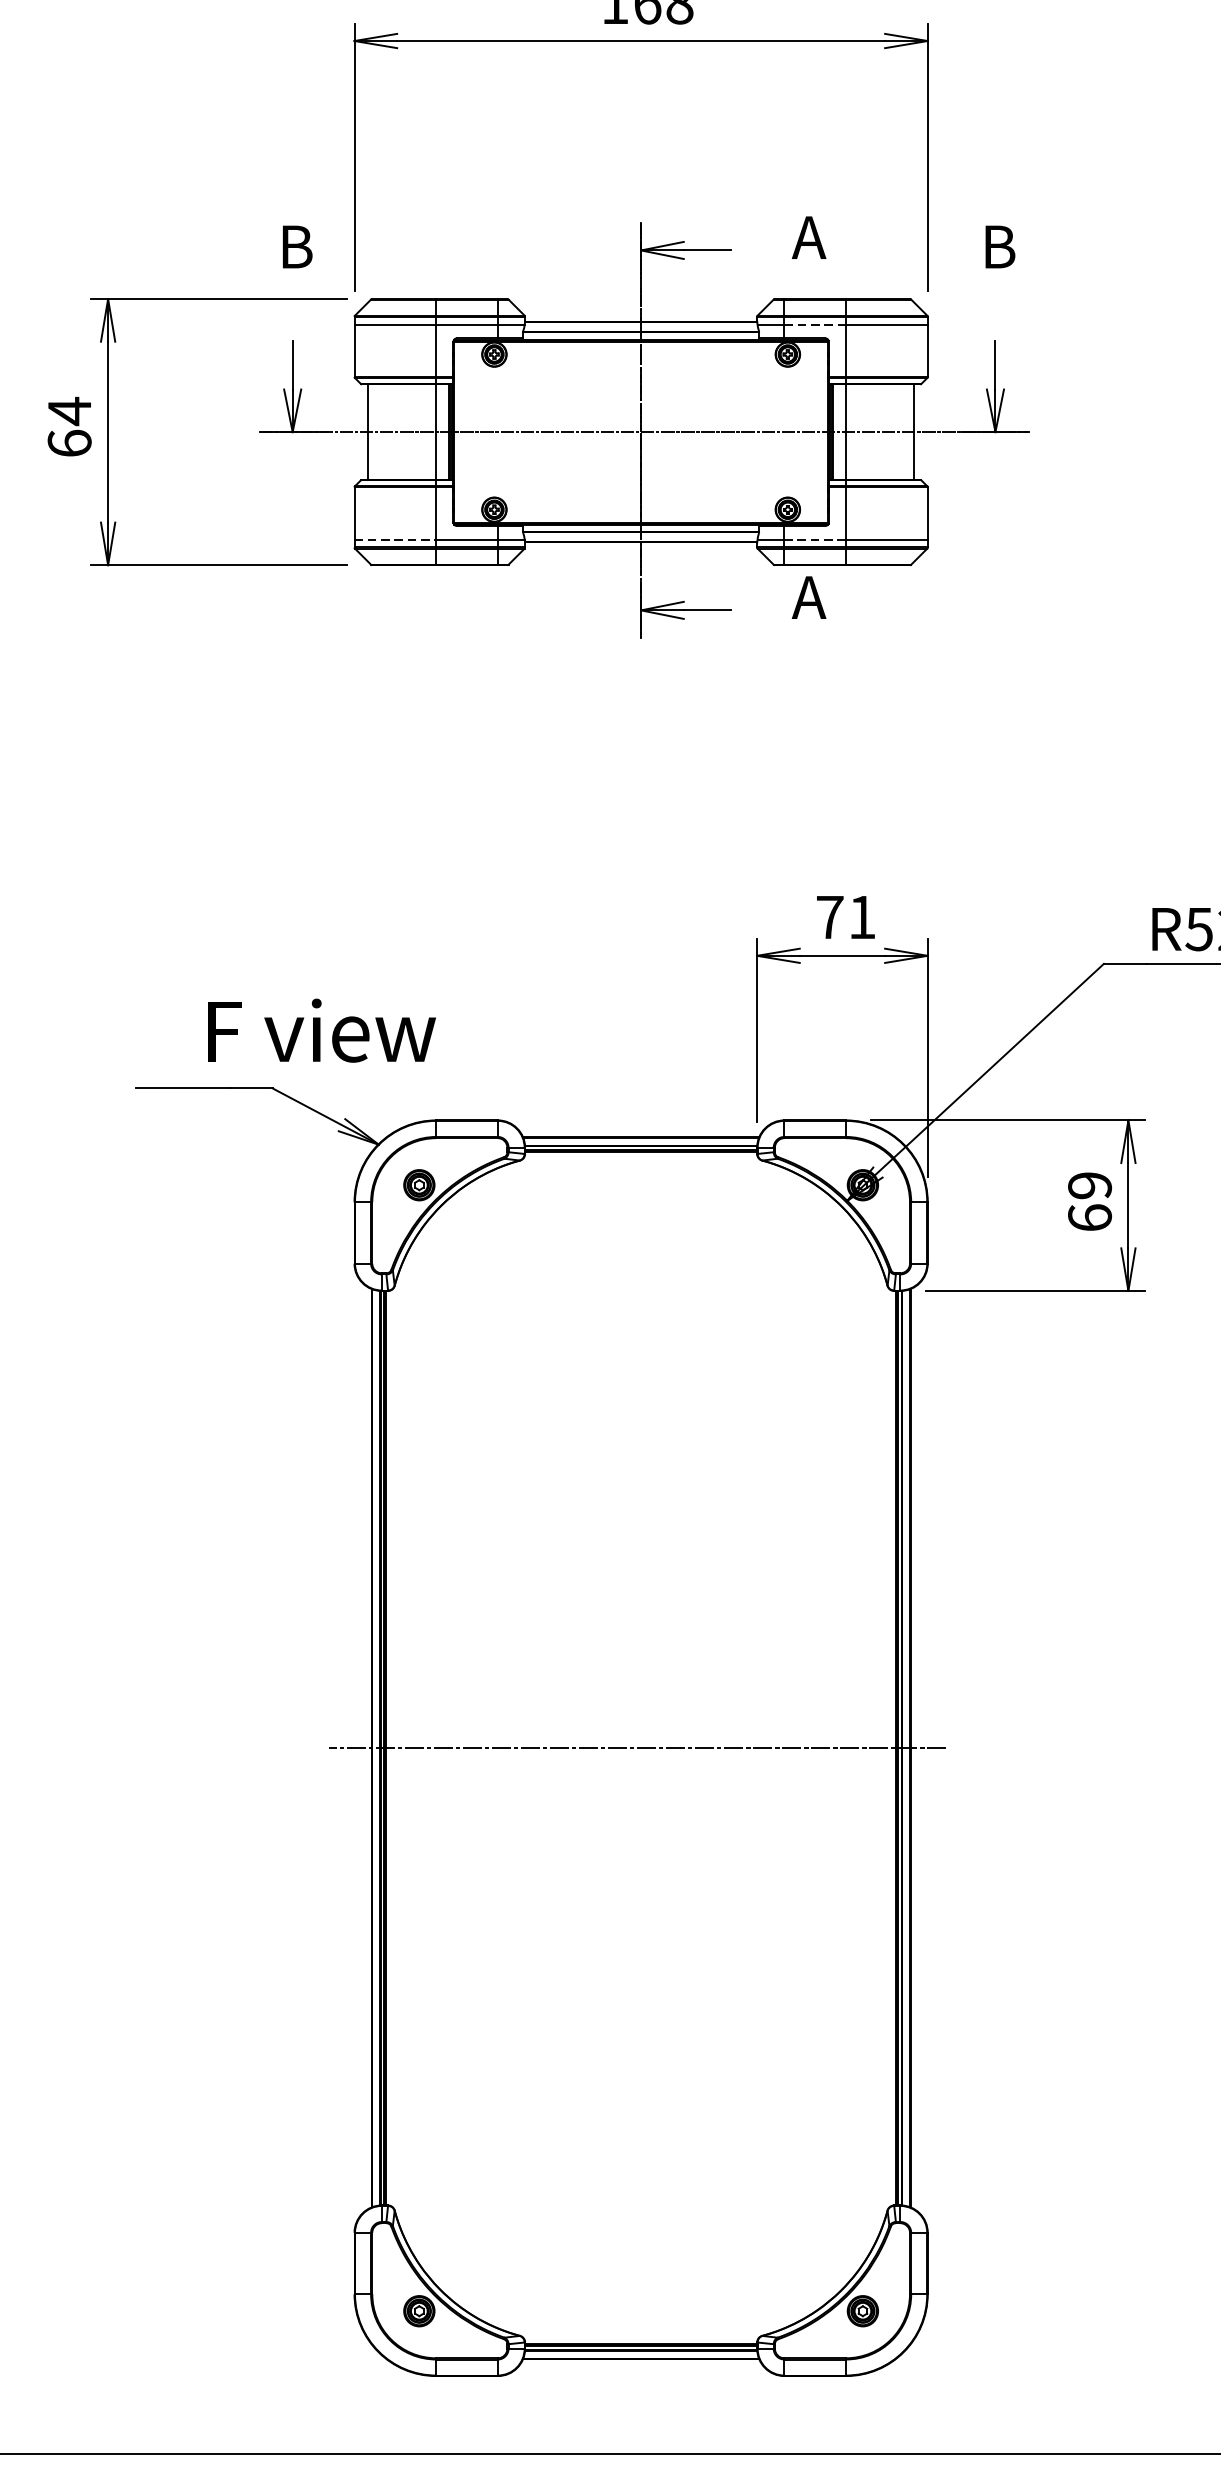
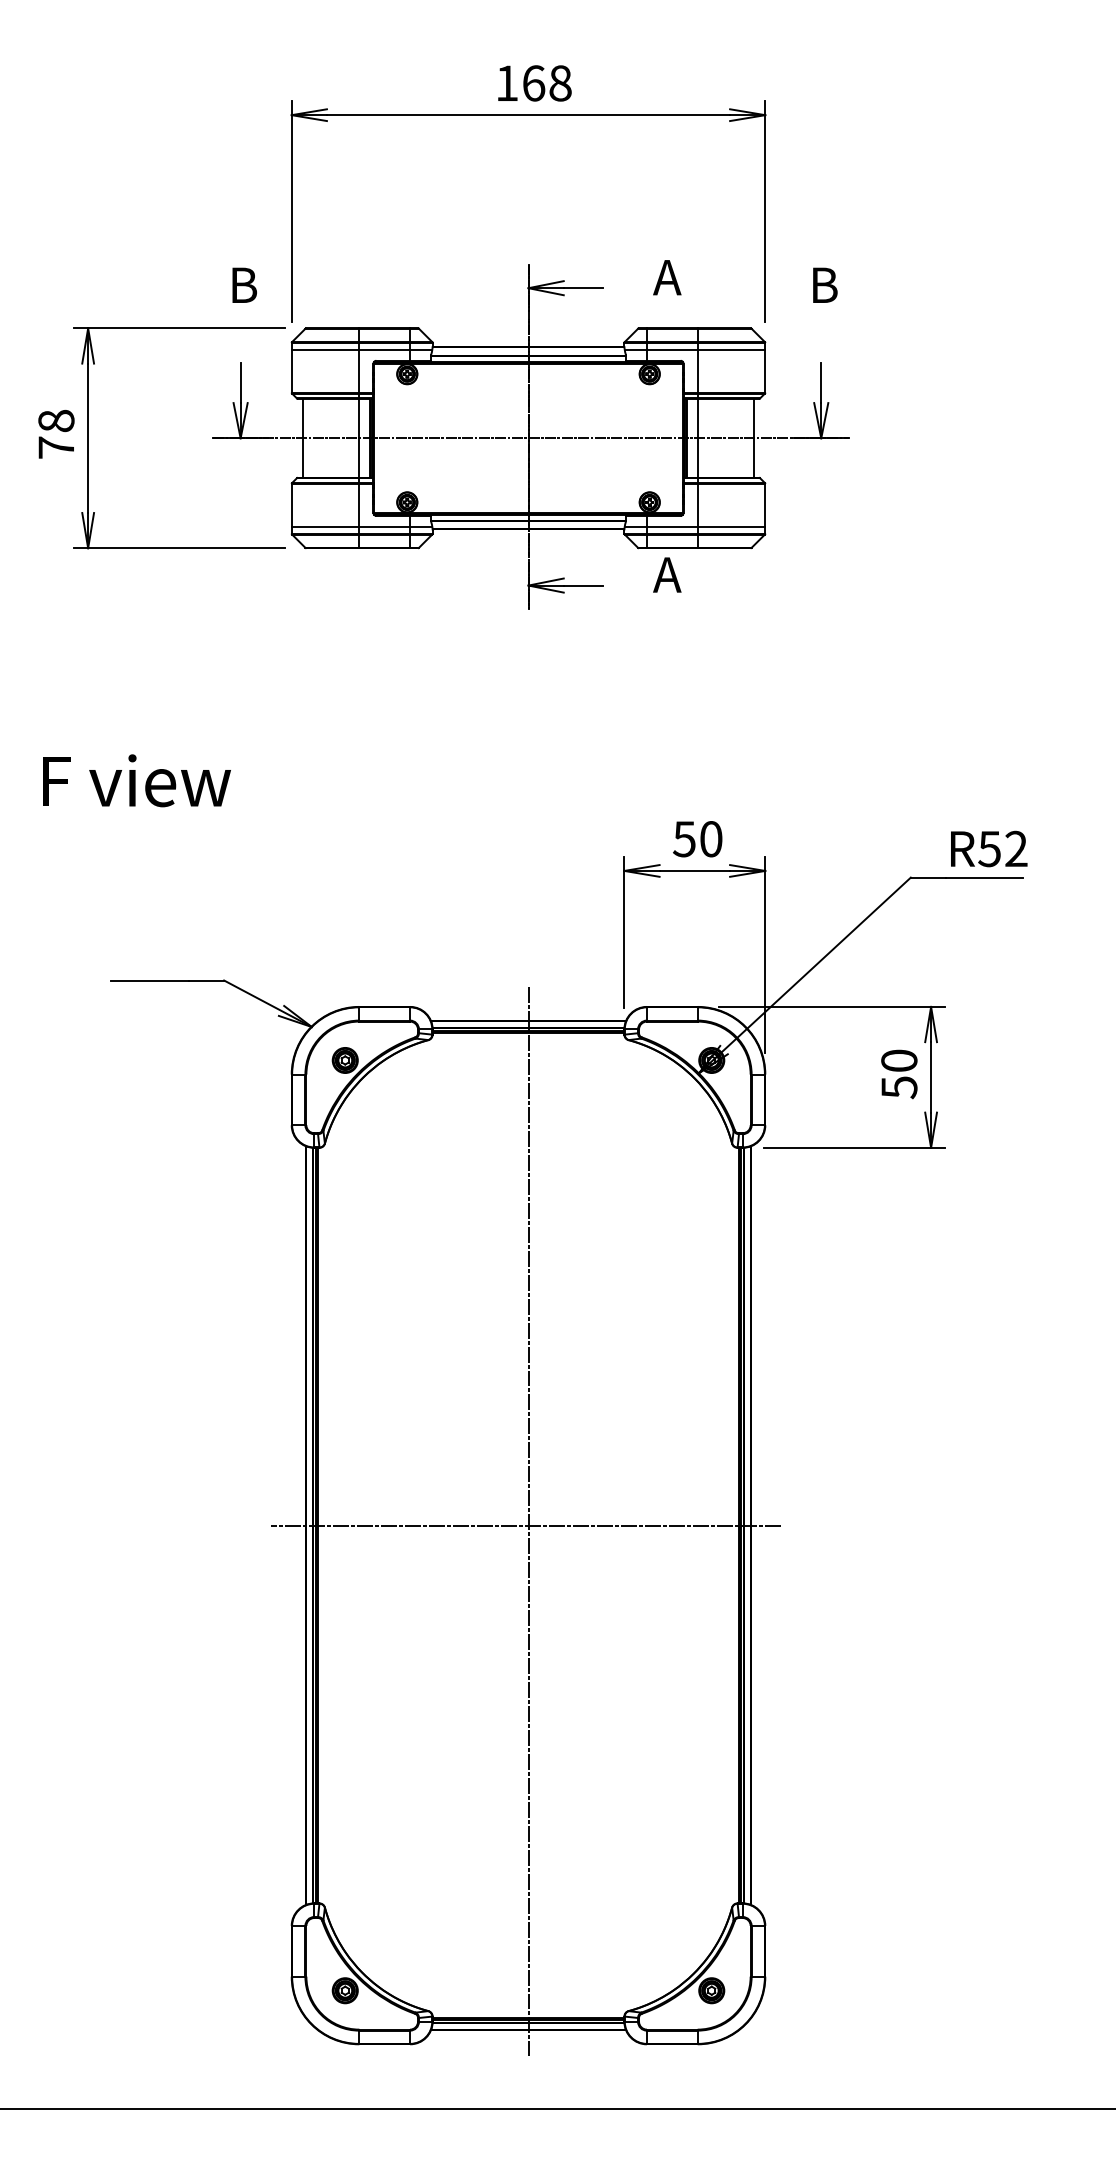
line: (815, 324) -> (672, 349), dashed -> solid
text: (69, 426) -> (56, 433), 64 -> 78
line: (395, 540) -> (325, 527), dashed -> solid
line: (814, 540) -> (671, 527), dashed -> solid
text: (845, 917) -> (697, 839), 71 -> 50
text: (321, 1030) -> (136, 780), moved
text: (1090, 1202) -> (899, 1074), 69 -> 50
line: (641, 1743) -> (528, 1521), added

